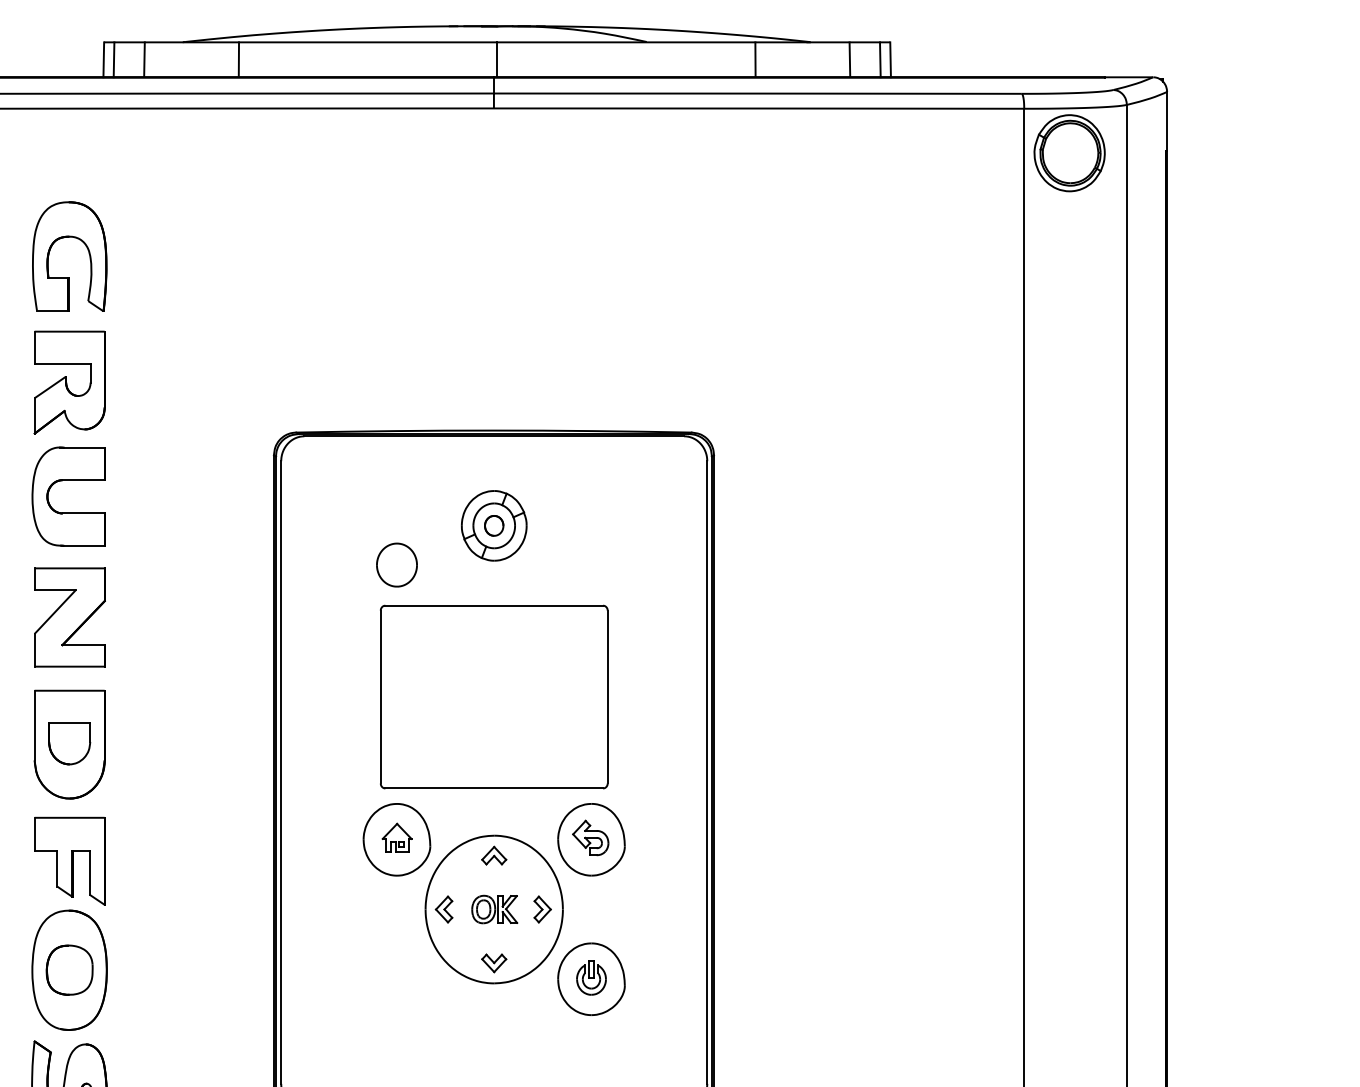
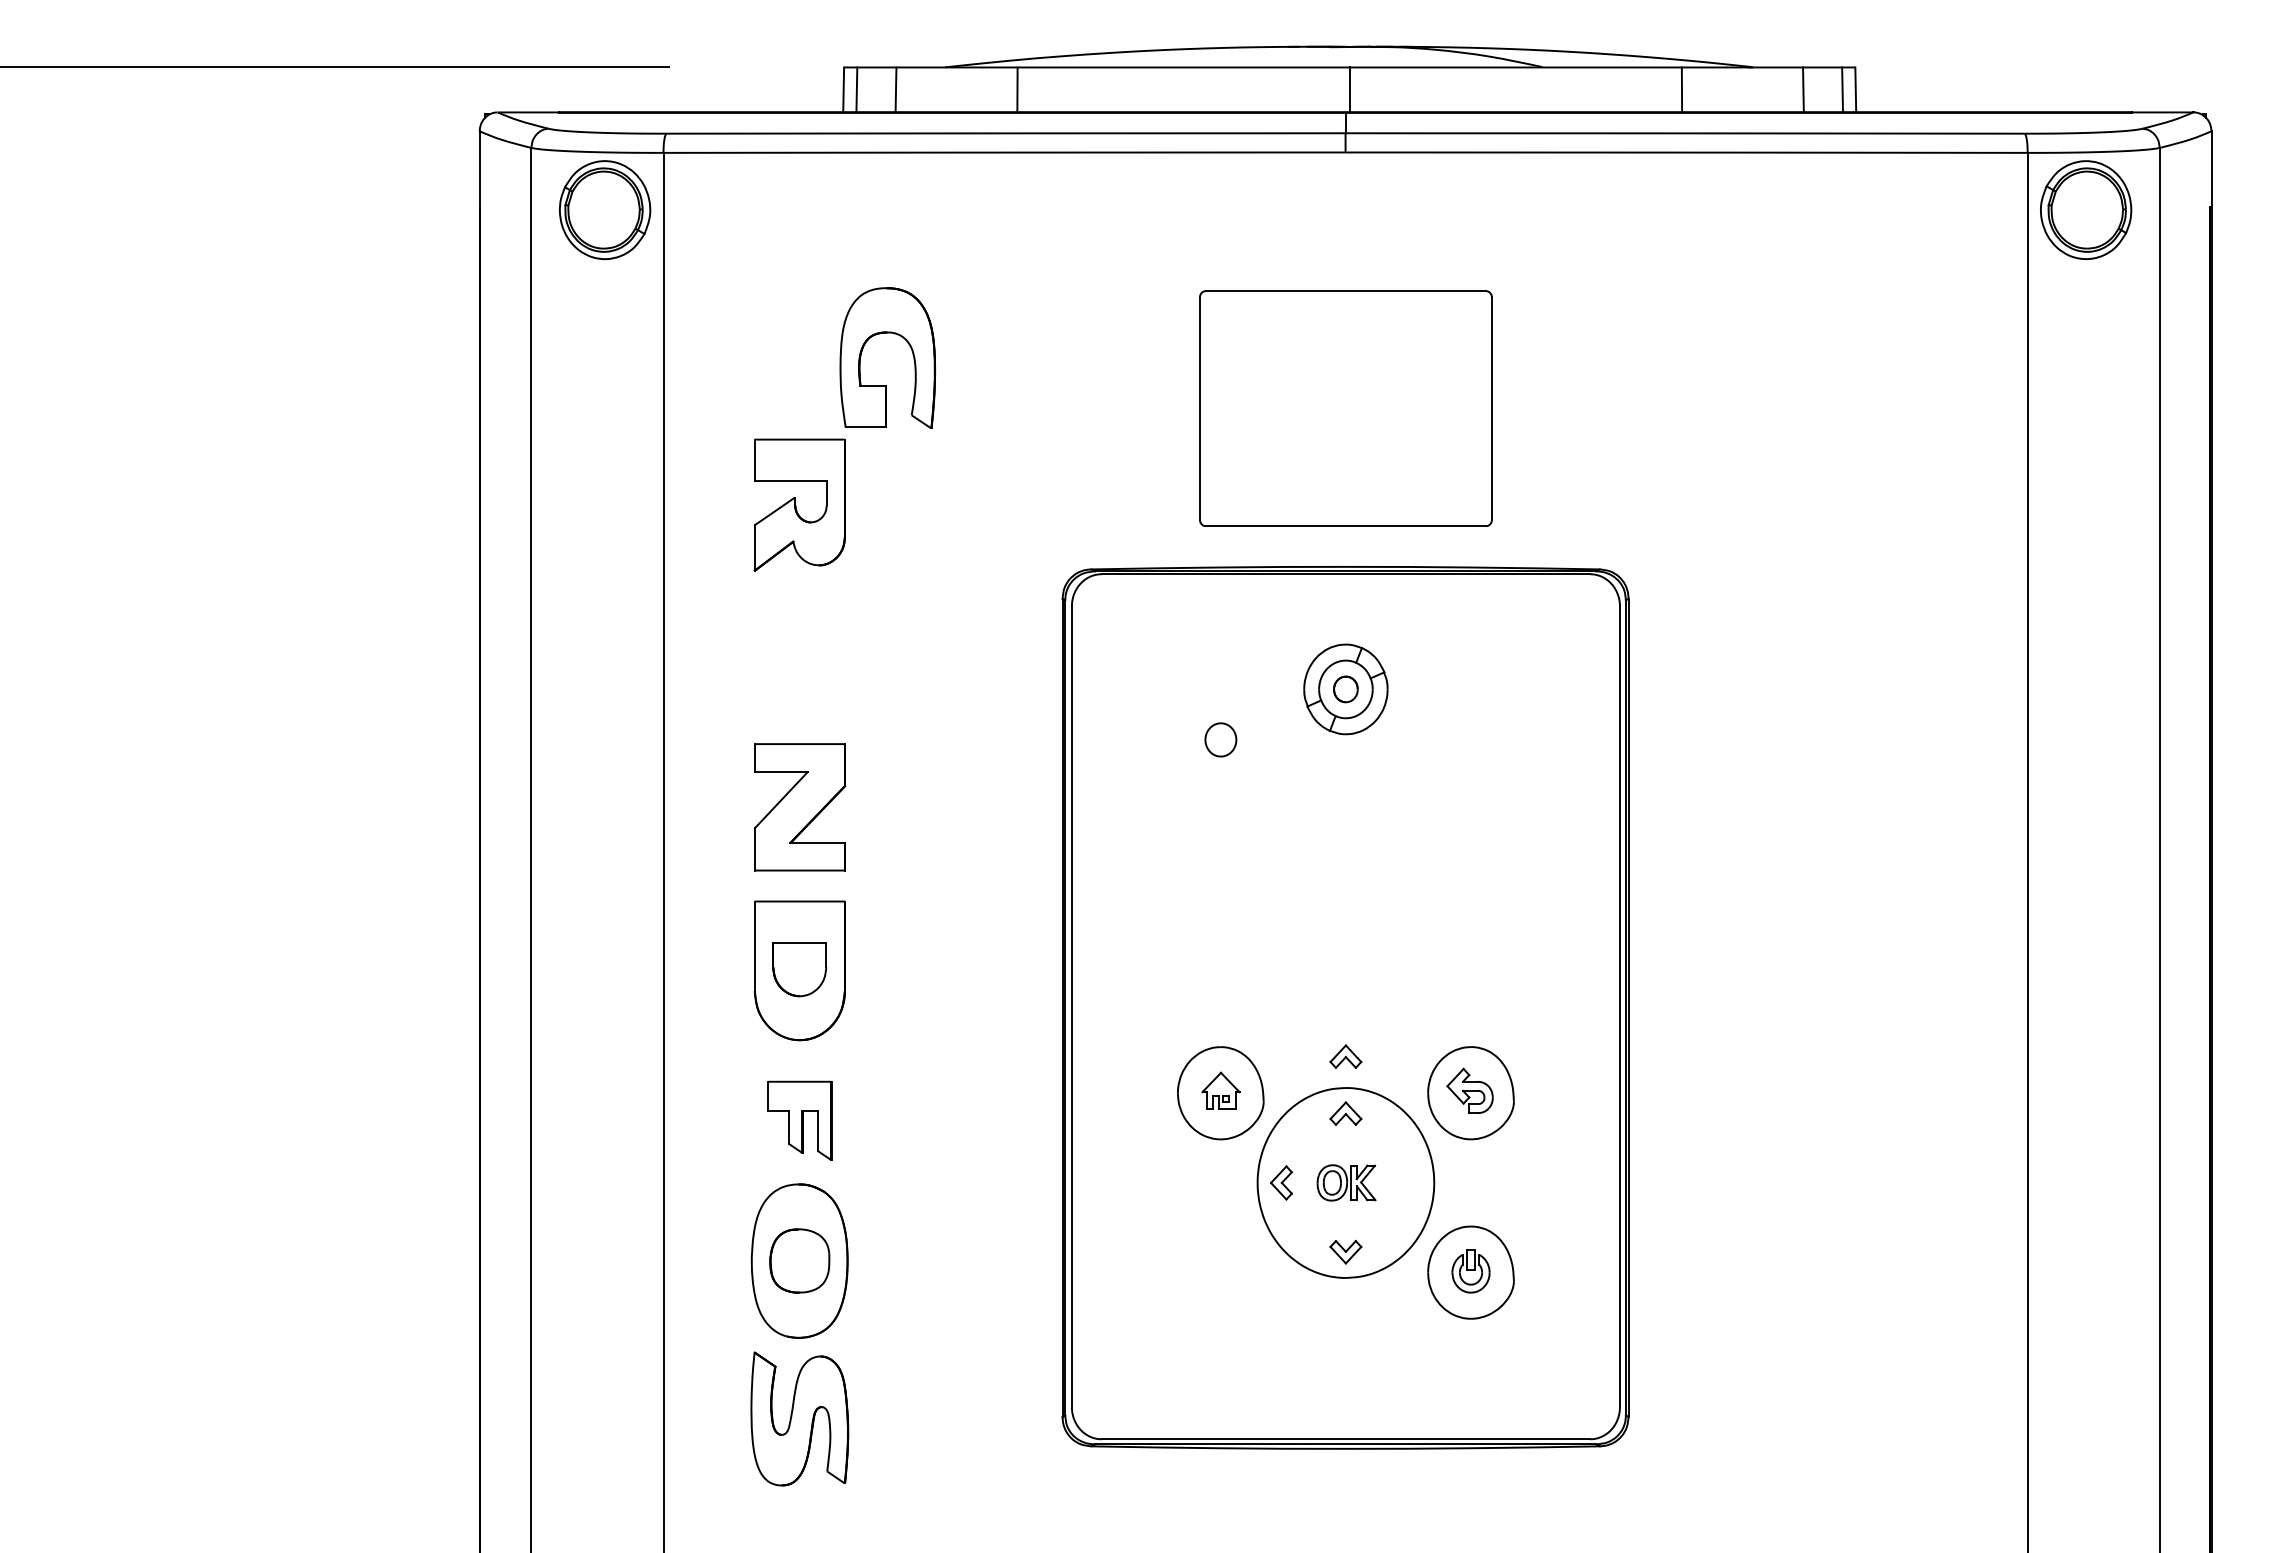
part: (69, 237) -> (887, 333), moved
part: (68, 480) -> (798, 631), removed
part: (396, 564) -> (1220, 739), size x0.6
part: (493, 696) -> (1345, 408), moved
part: (493, 811) -> (1345, 1056), added
part: (69, 860) -> (799, 1120), size x0.7
part: (542, 909) -> (1407, 1182), removed

